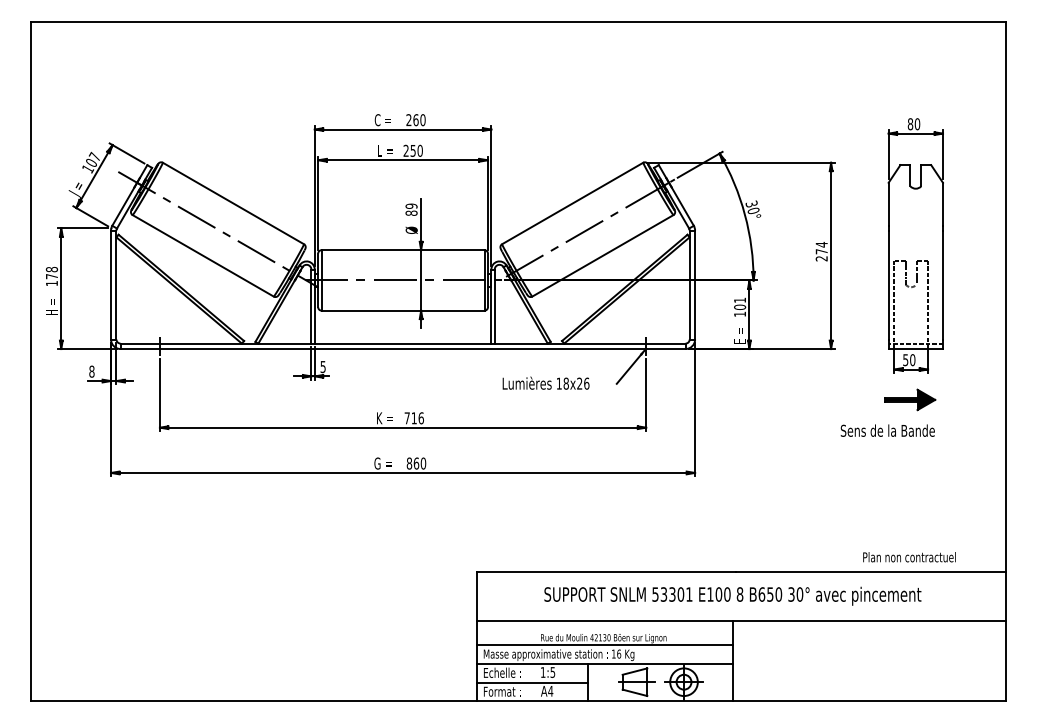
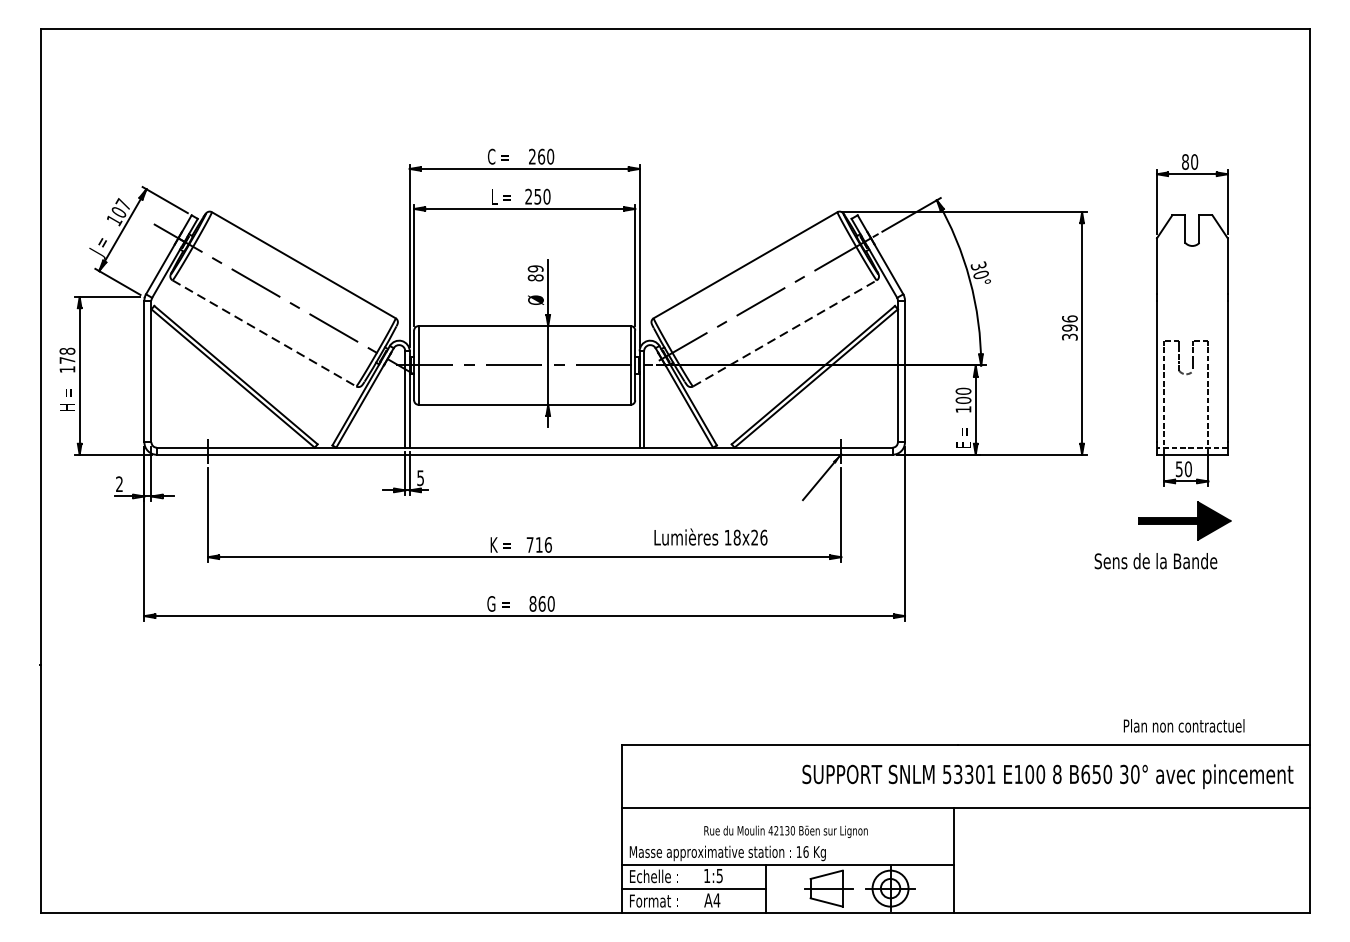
text: (821, 251) -> (1069, 327), 274 -> 396
line: (603, 255) -> (785, 332), solid -> dashed
line: (203, 256) -> (264, 334), solid -> dashed
text: (740, 299) -> (964, 390), 101 -> 100
text: (91, 371) -> (118, 484), 8 -> 2
text: (545, 382) -> (710, 536), moved
part: (910, 399) -> (1185, 520), size x1.4
text: (732, 595) -> (1047, 775), moved
line: (605, 645) -> (788, 840), removed

